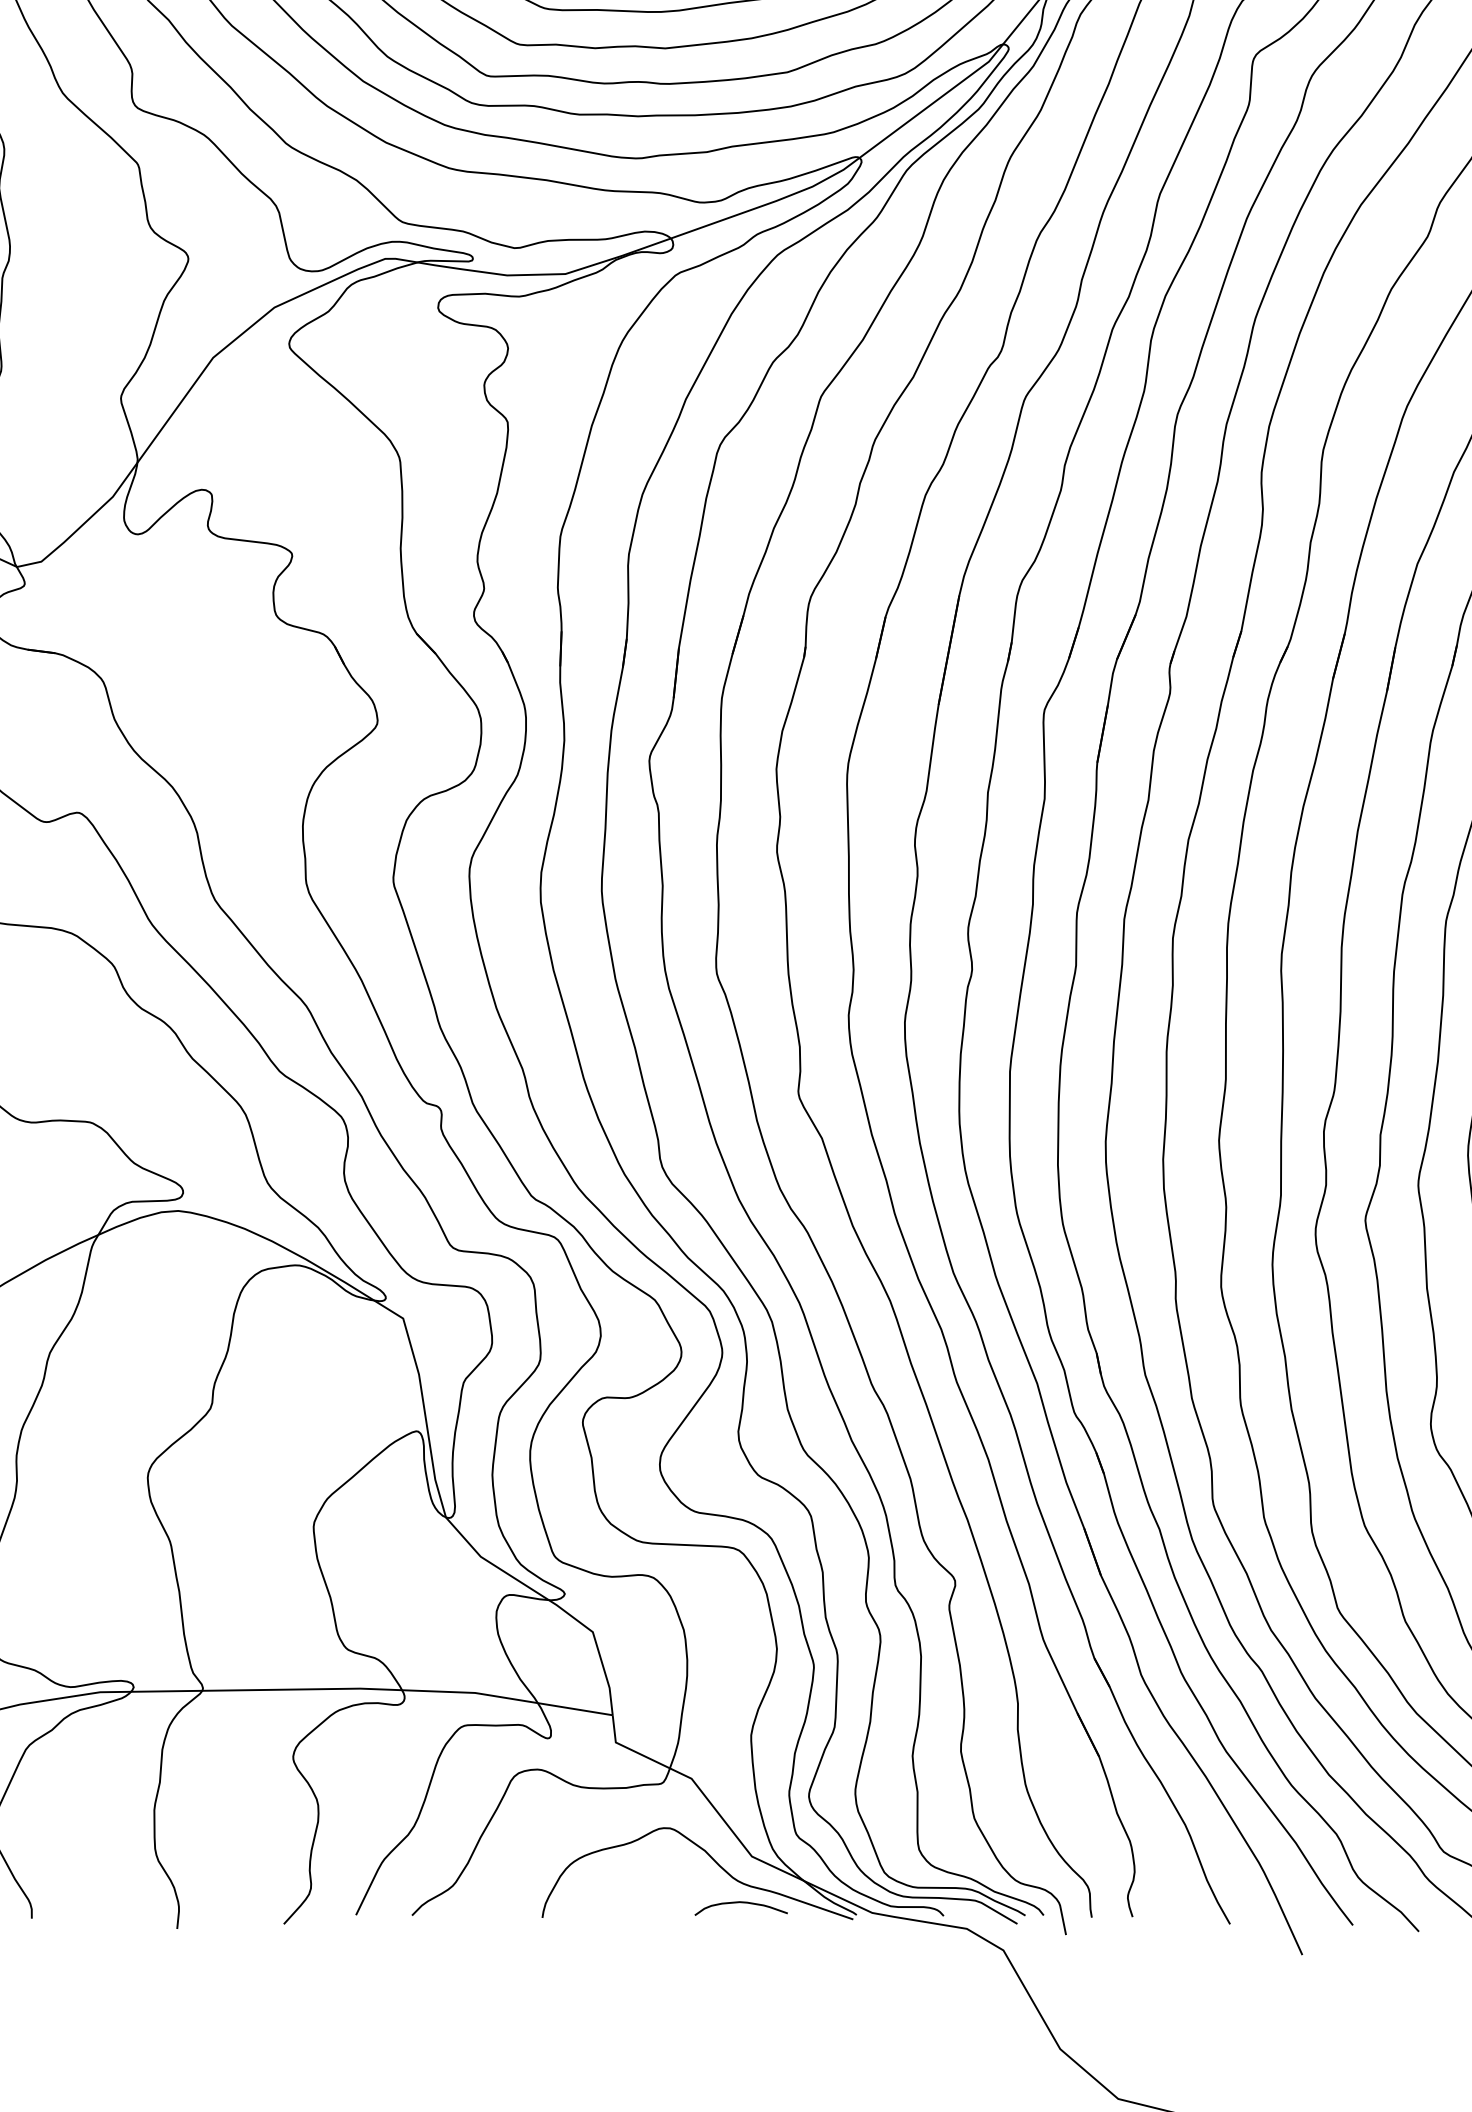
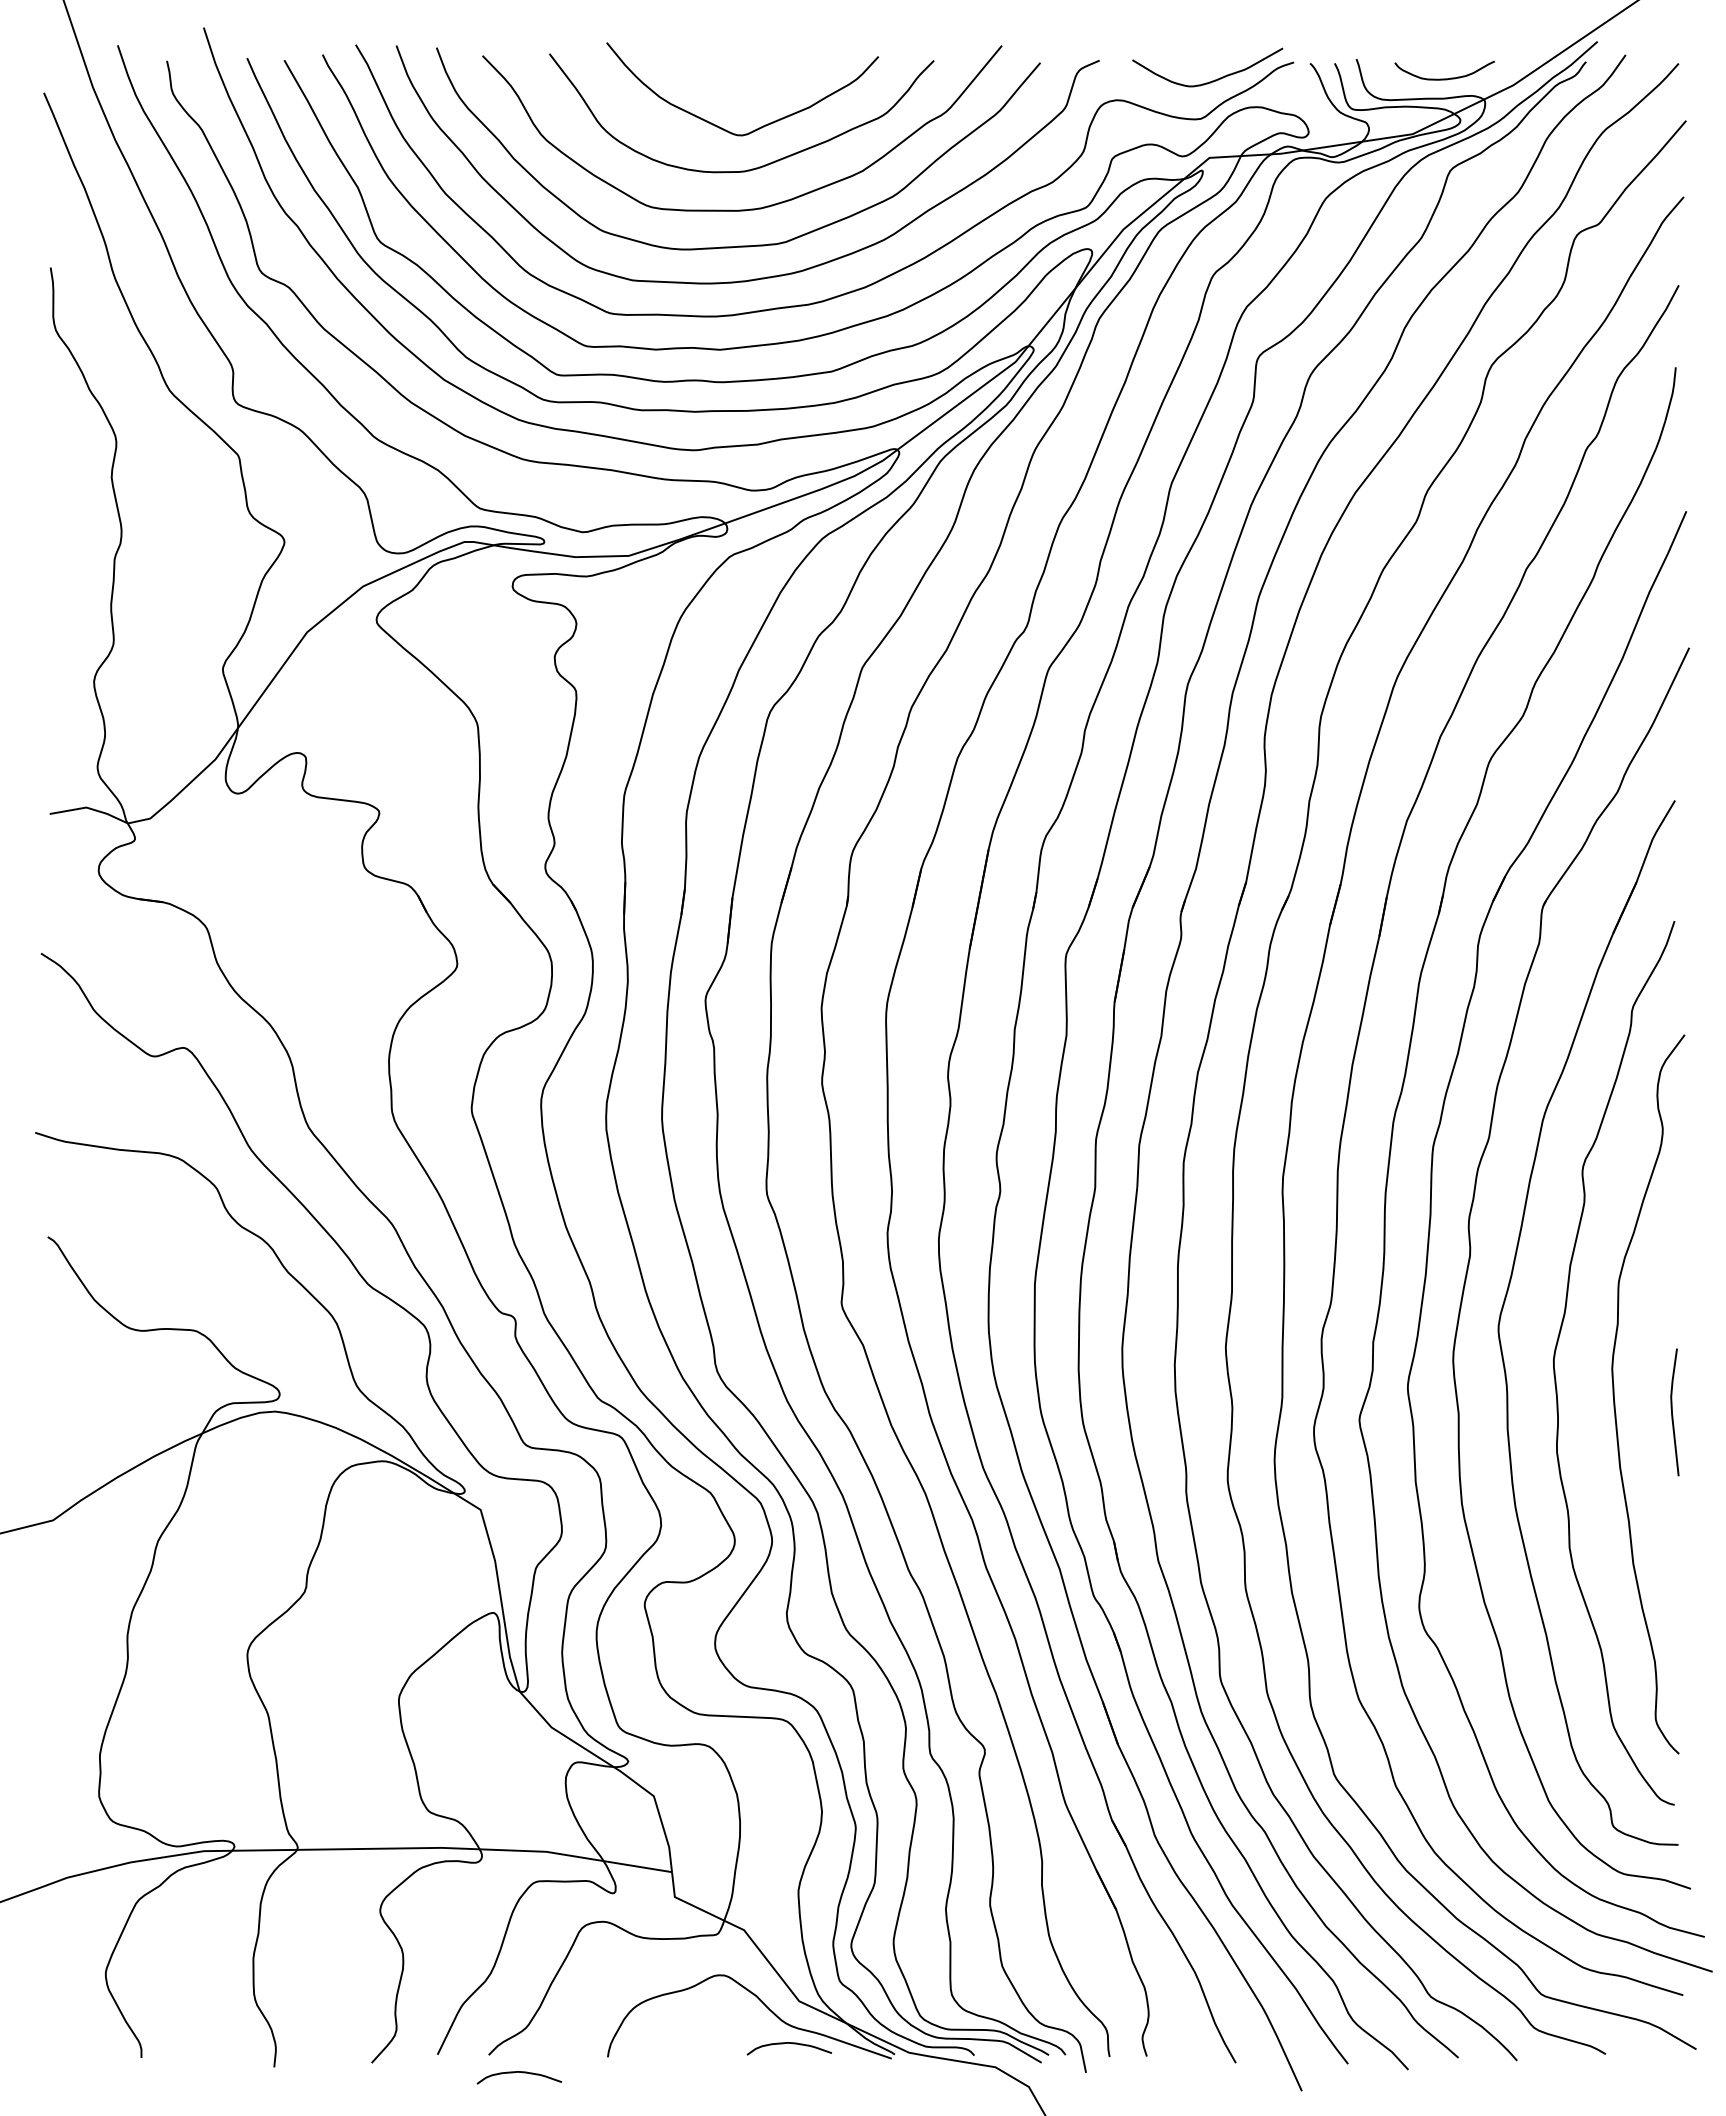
curve: (445, 1934) -> (519, 2072), added

